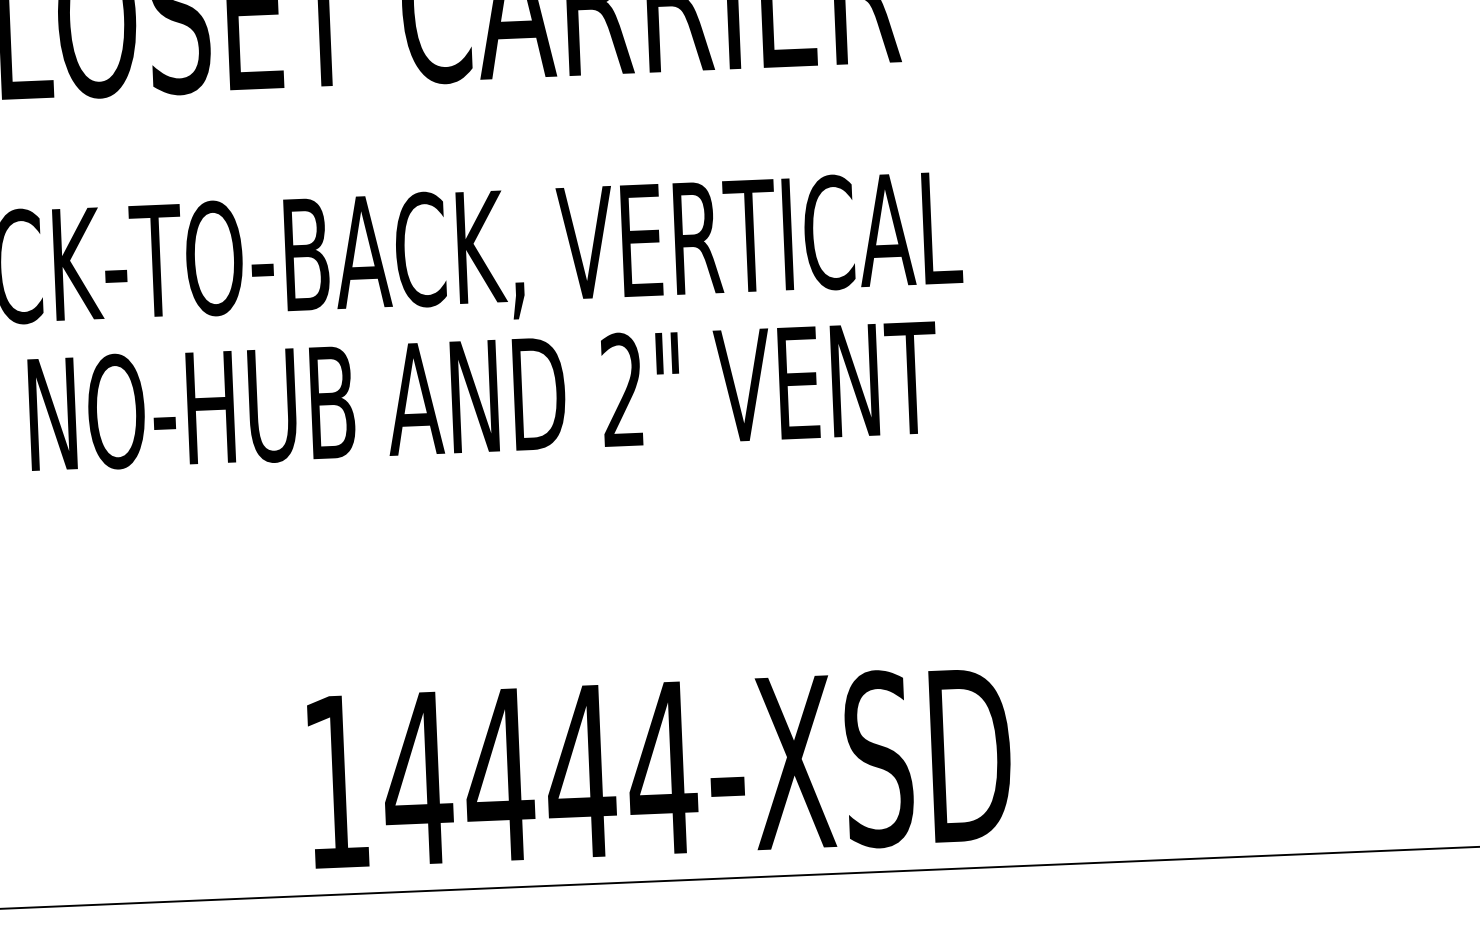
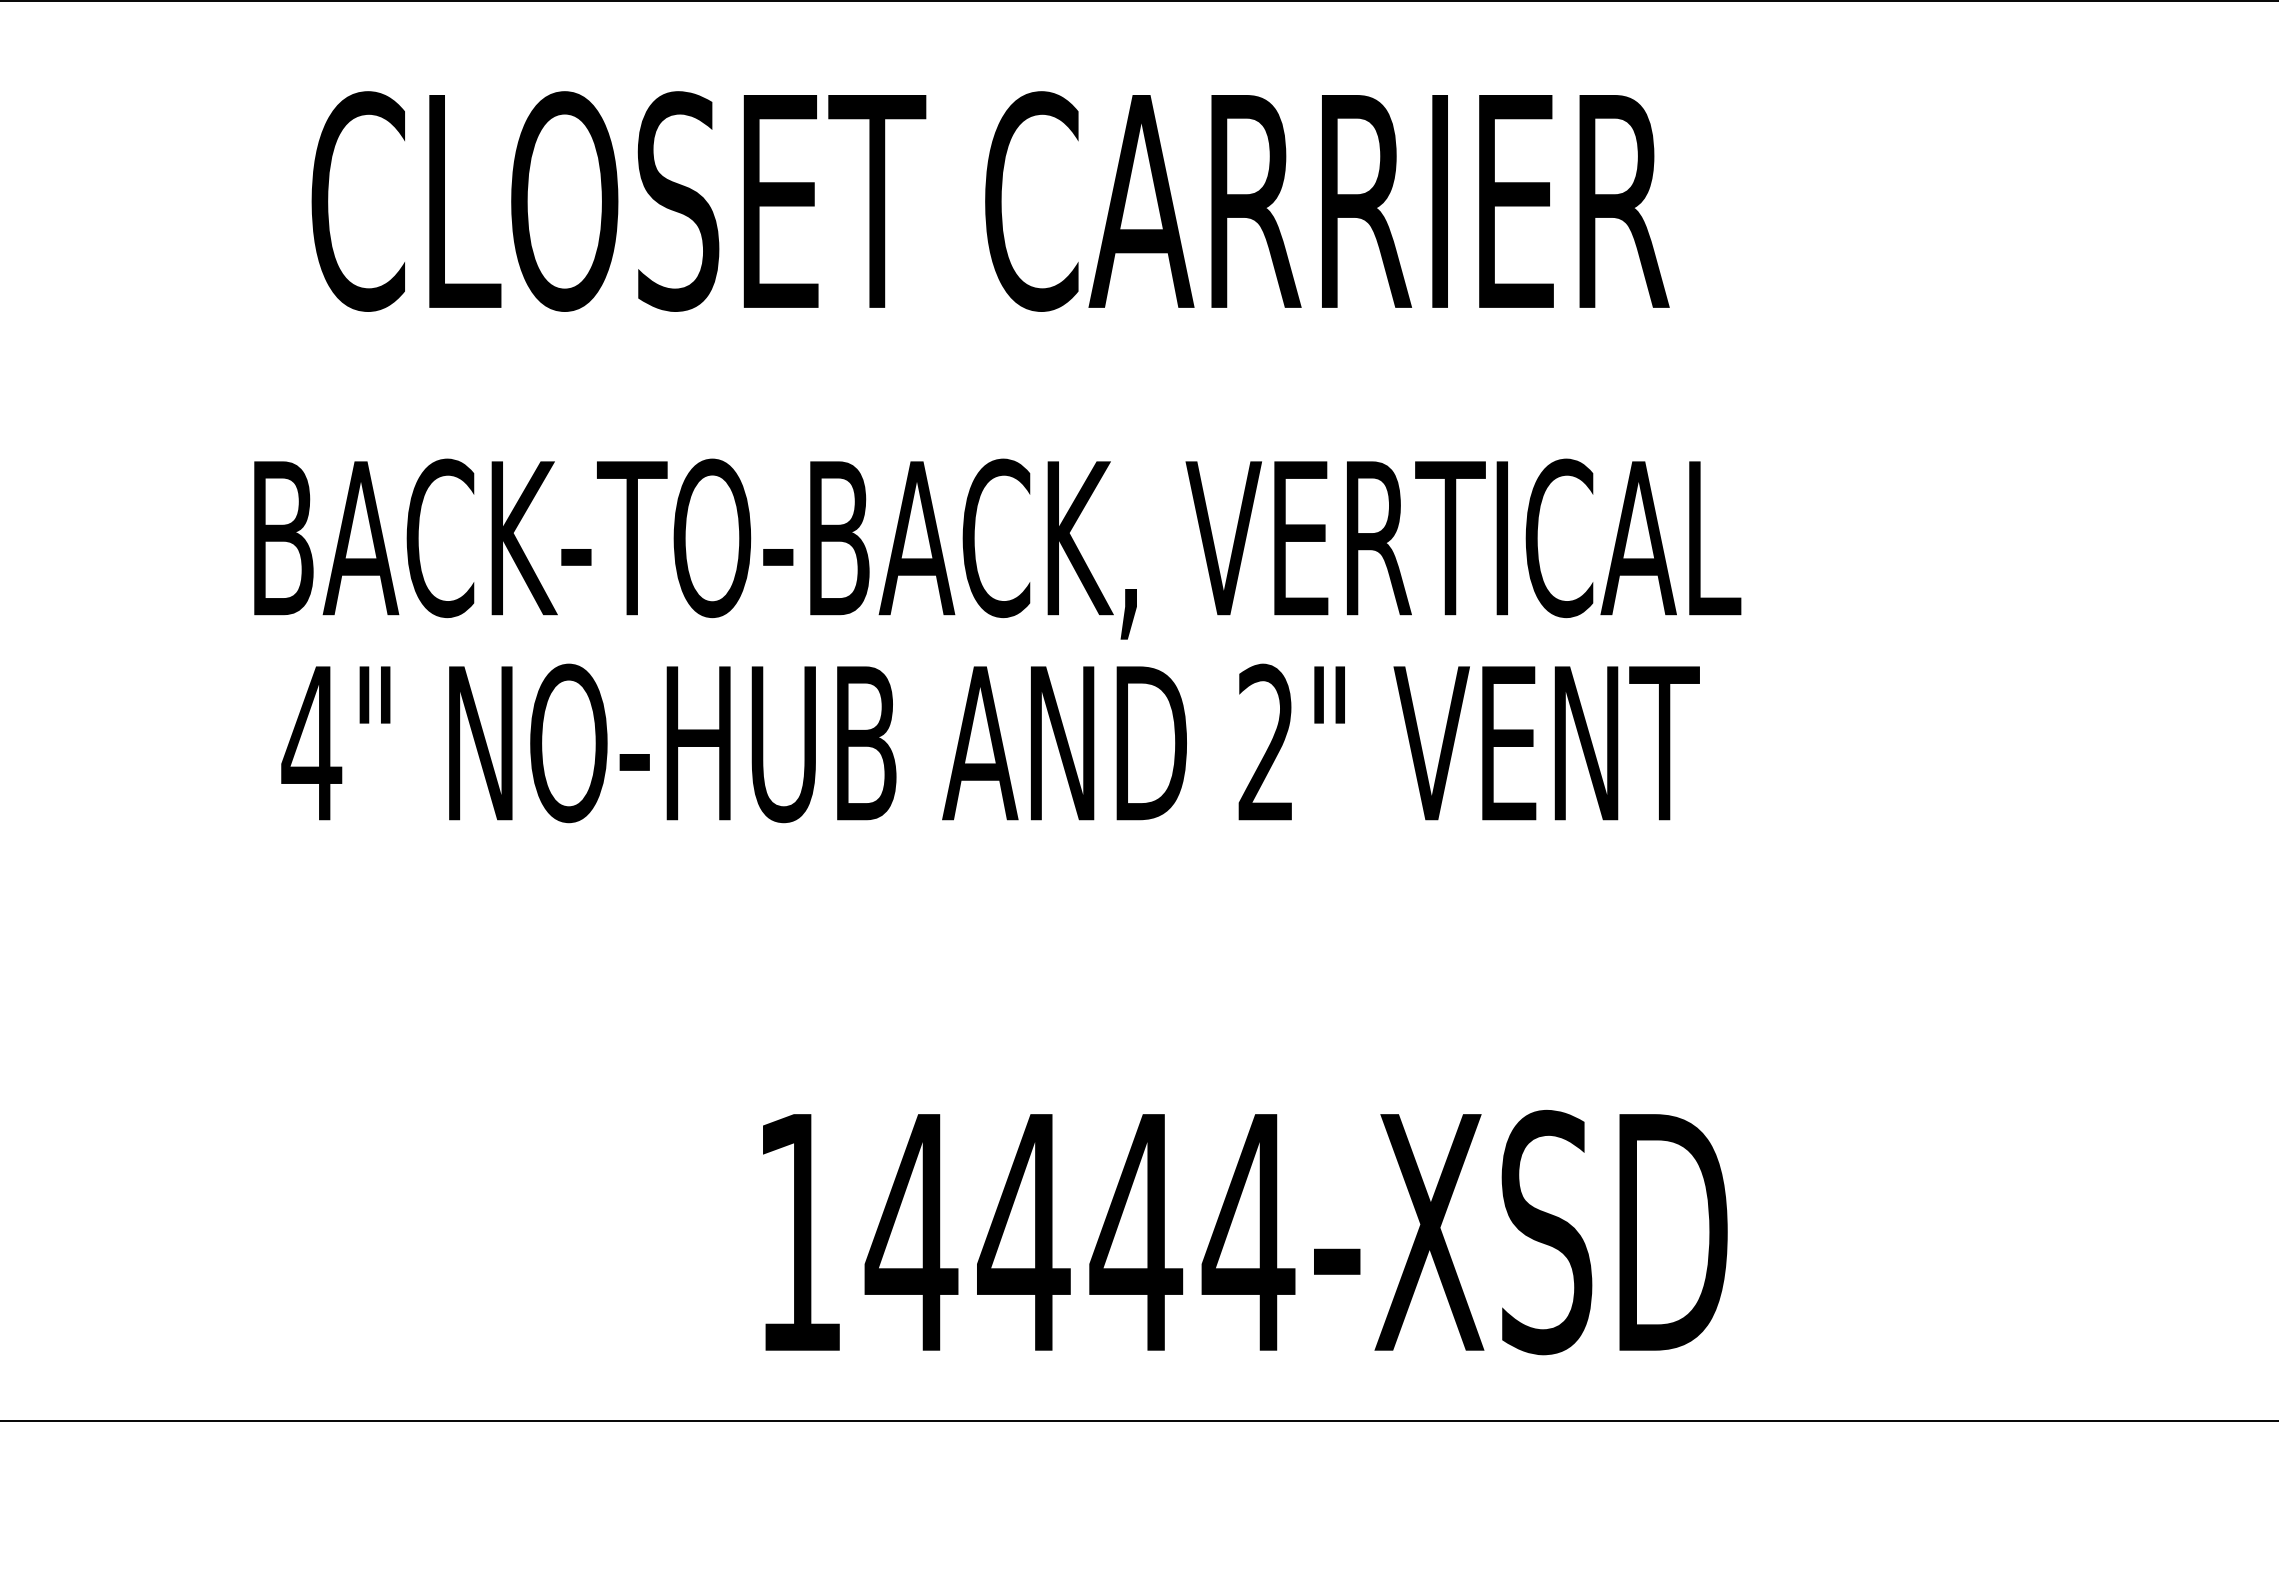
text: (660, 768) -> (1245, 1232), moved

